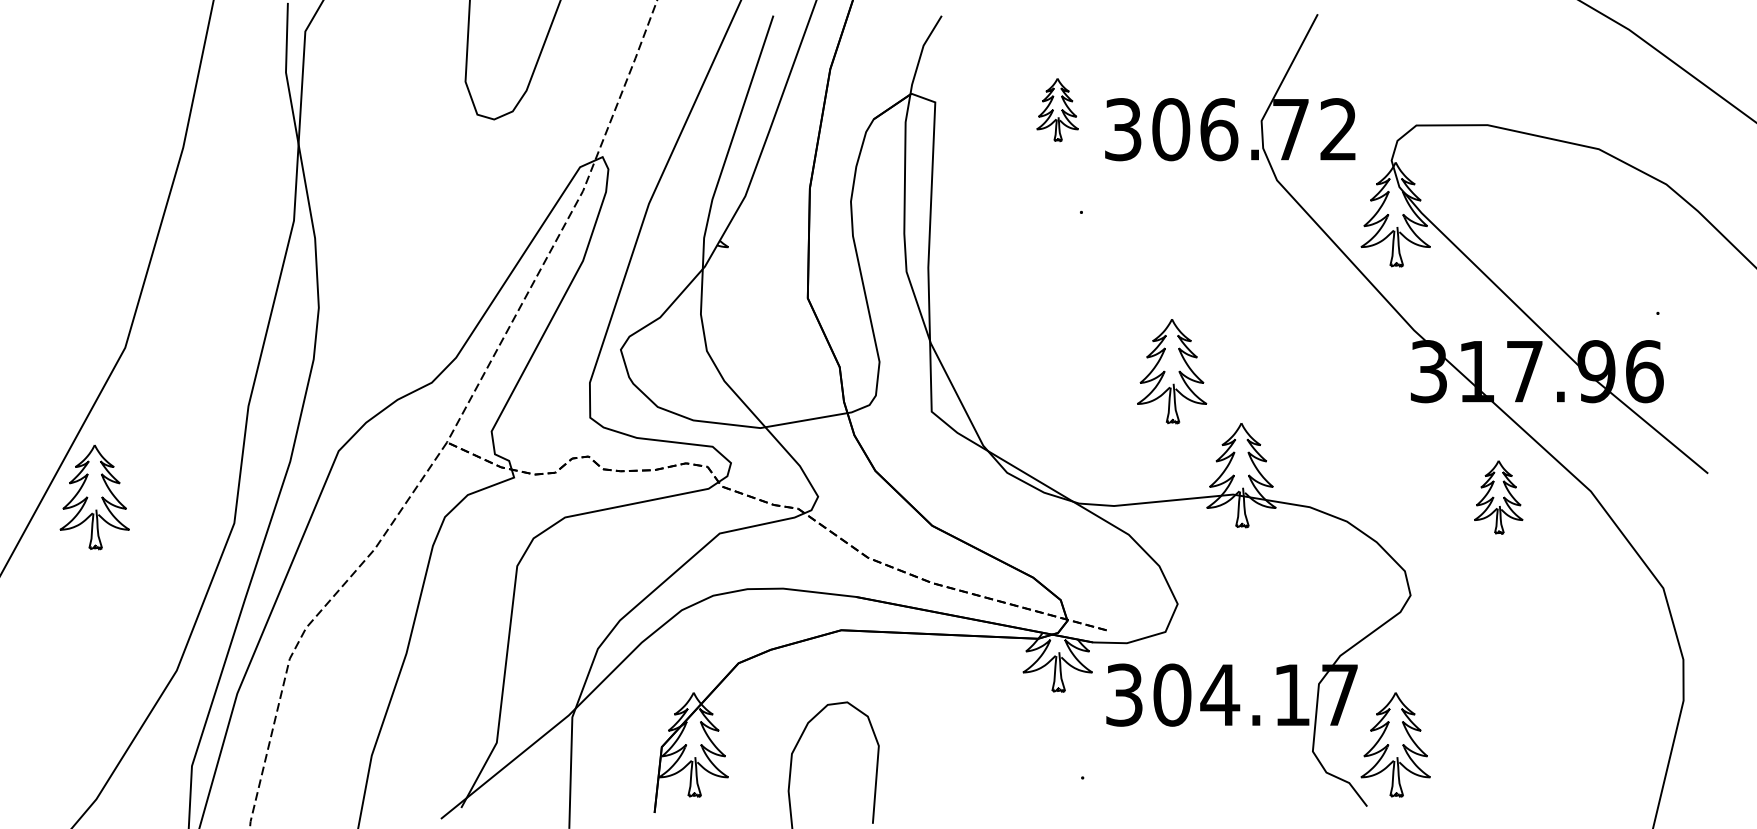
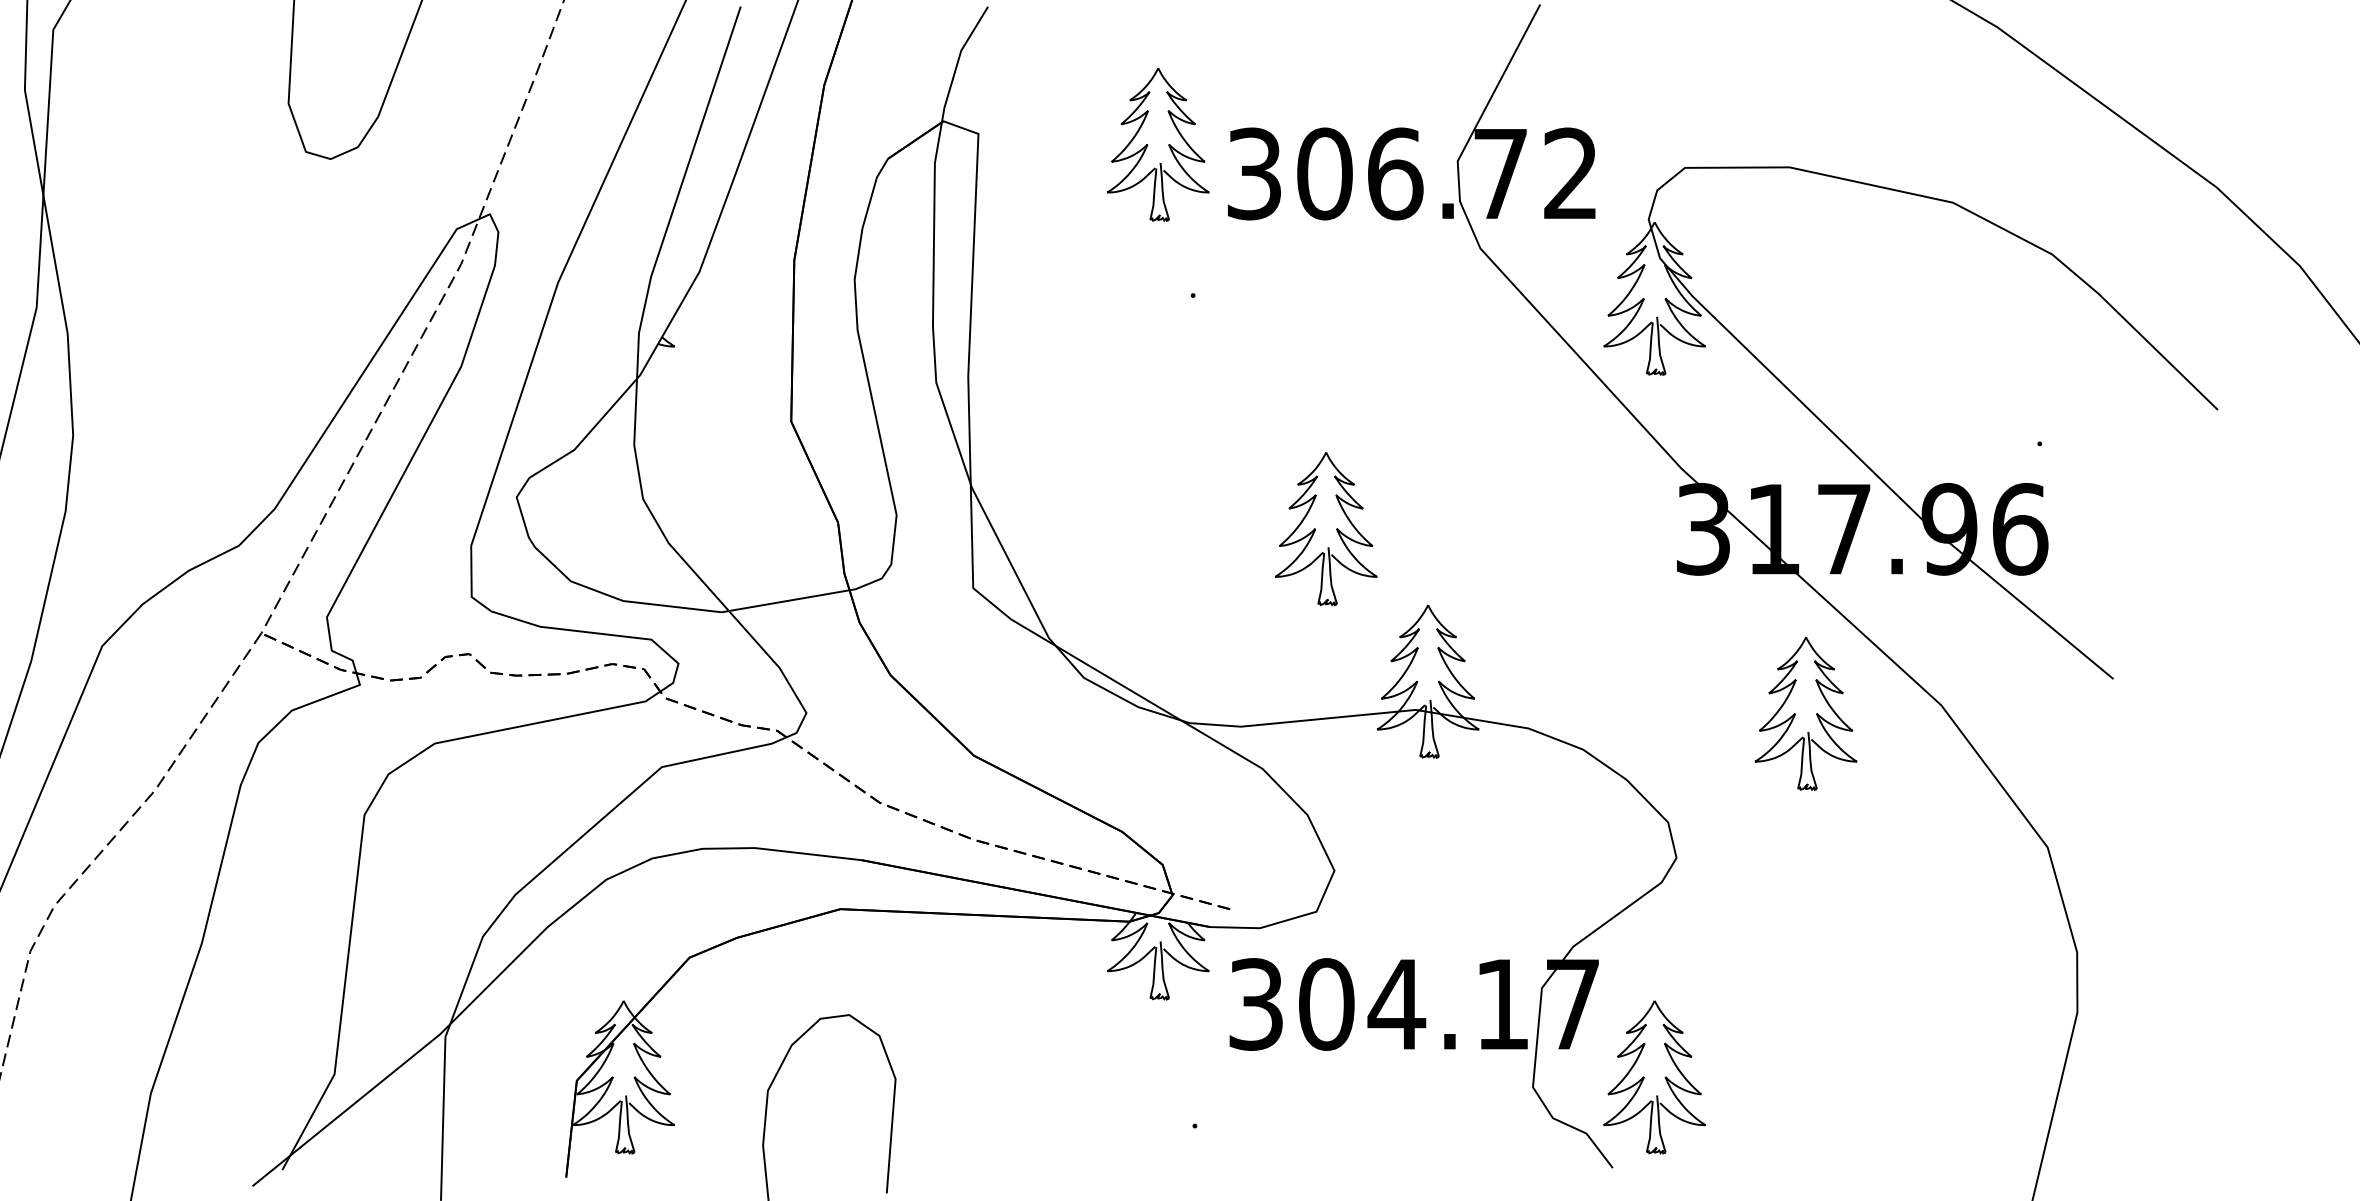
part: (1057, 109) -> (1157, 144), size x1.67
part: (1498, 497) -> (1805, 714), size x1.43

